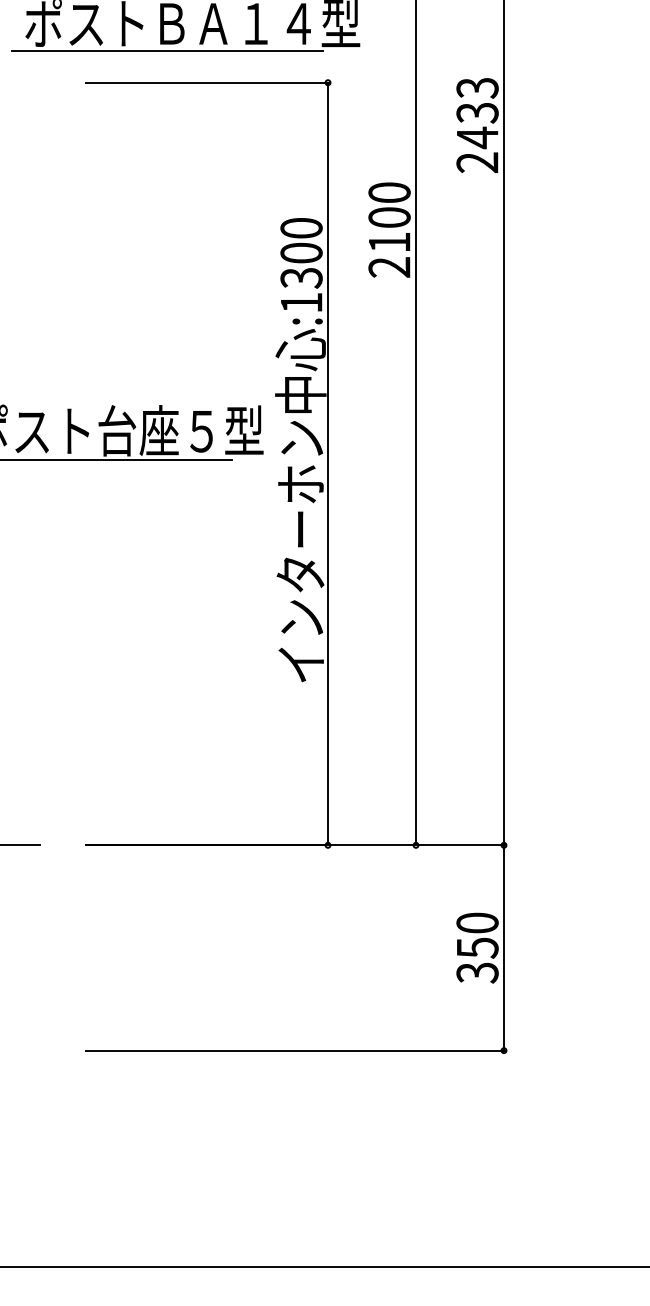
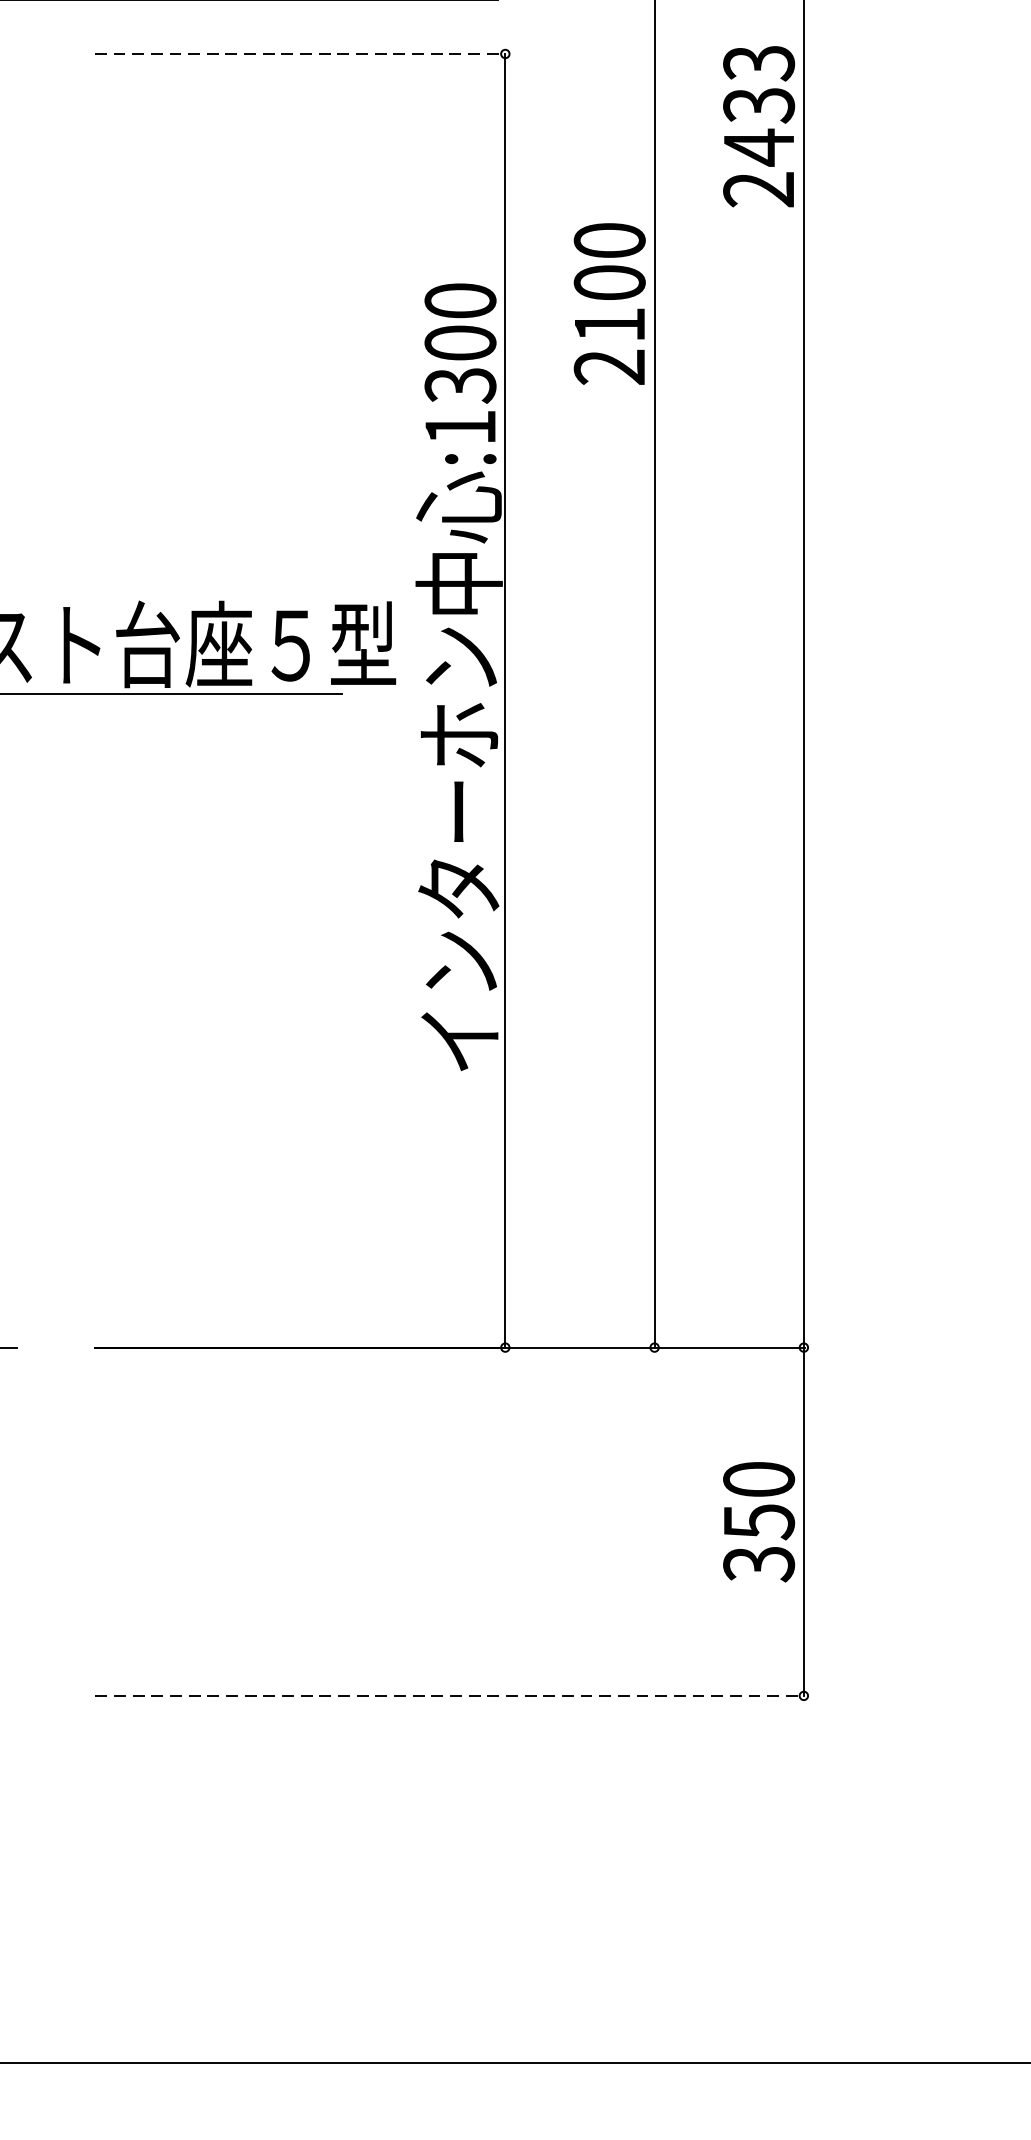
line: (207, 82) -> (300, 53), solid -> dashed
line: (295, 1050) -> (450, 1695), solid -> dashed

